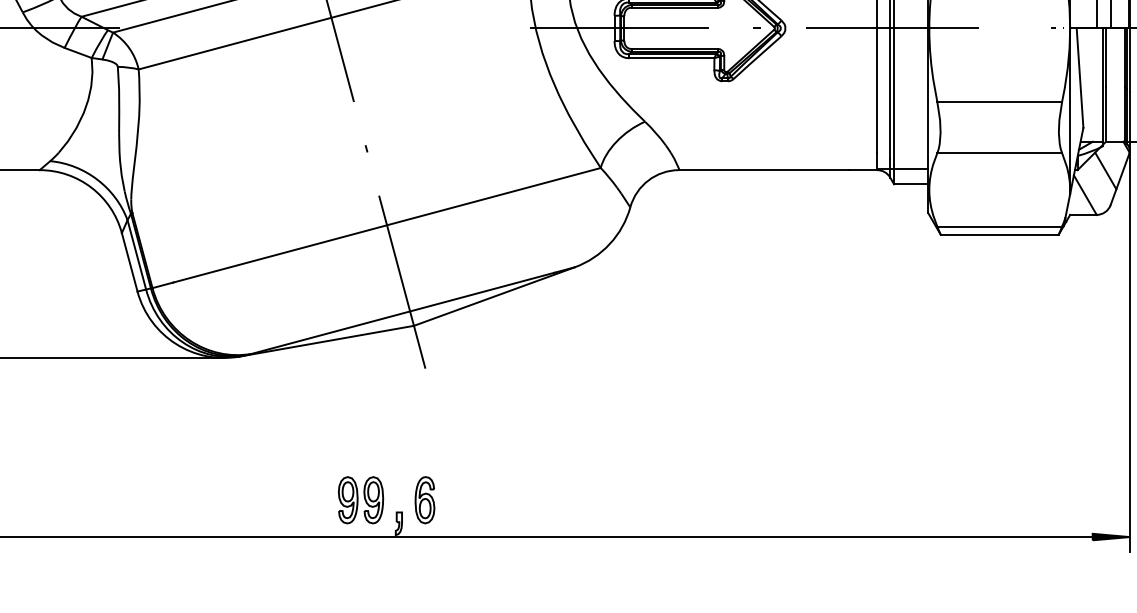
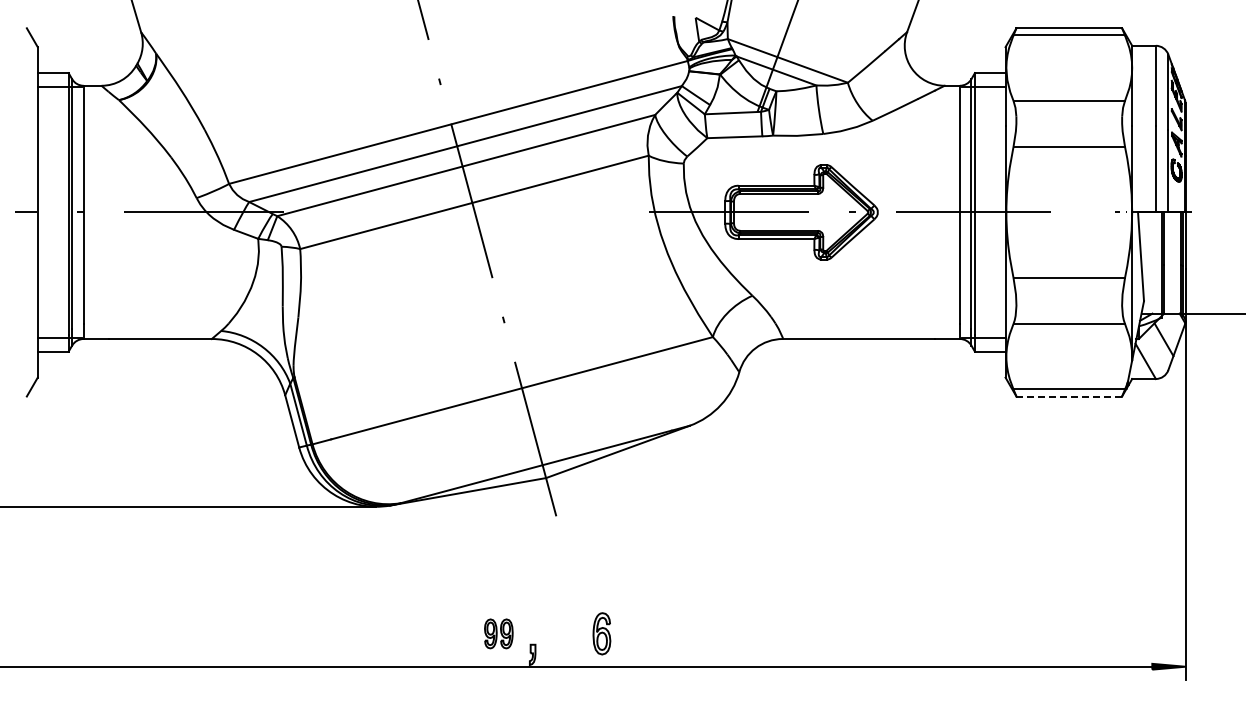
line: (999, 234) -> (1069, 396), solid -> dashed
part: (360, 499) -> (498, 633), size x0.7
part: (424, 499) -> (601, 633), moved

